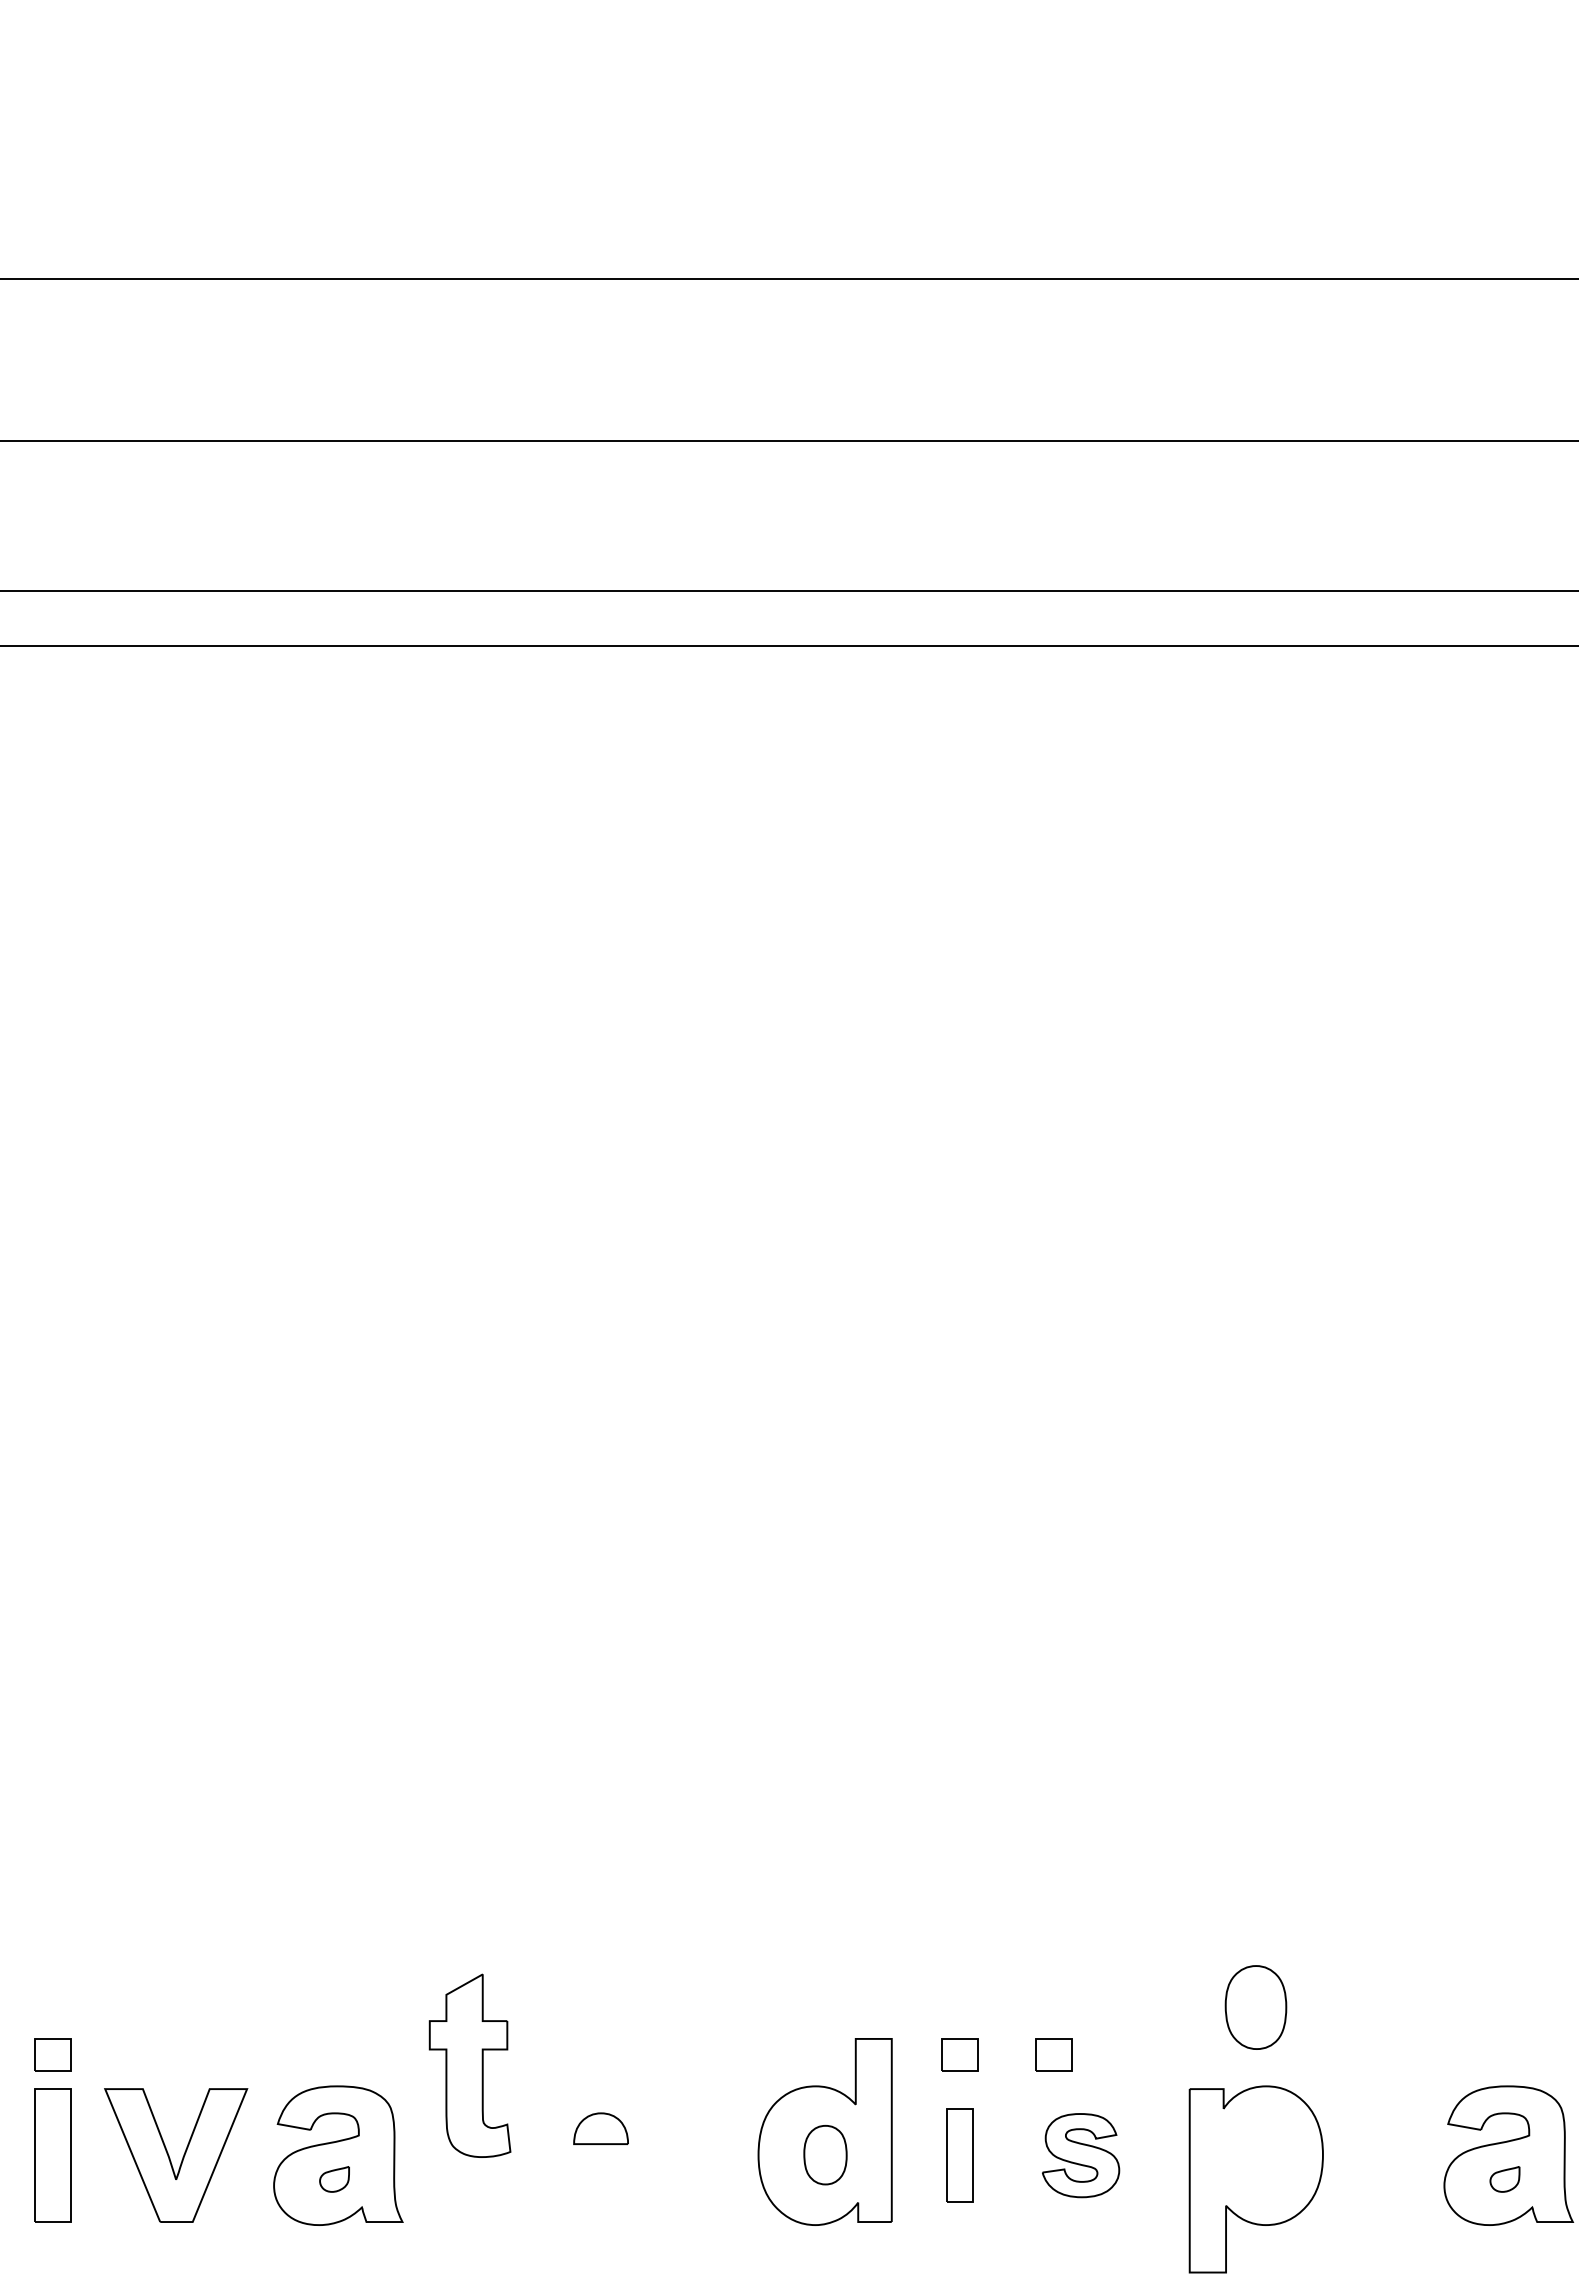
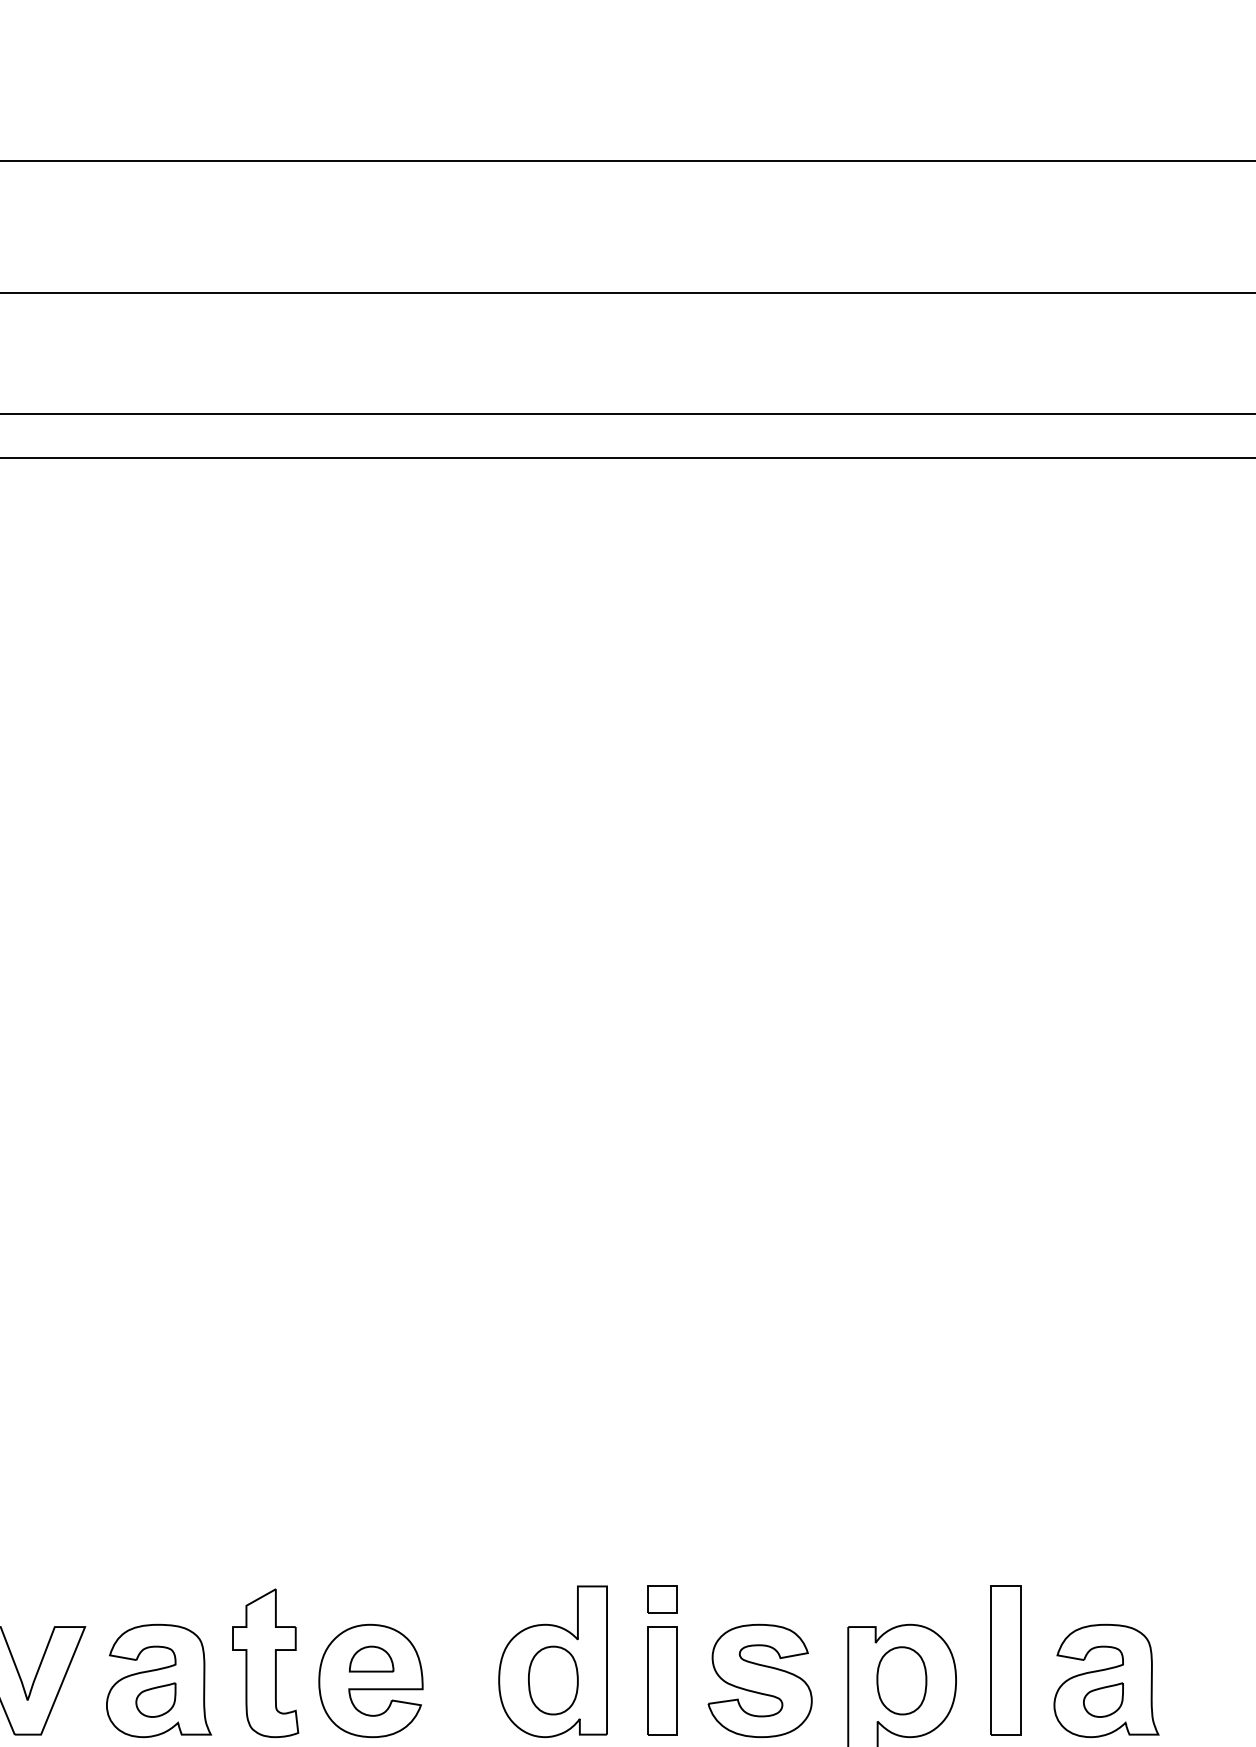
part: (1255, 2007) -> (901, 1680), moved
part: (1053, 2054) -> (737, 1599), removed
part: (469, 2065) -> (265, 1662), moved
part: (1384, 2130) -> (1005, 1660), added
part: (825, 2154) -> (553, 1679), size x1.43
part: (599, 2155) -> (370, 1680), added
part: (959, 2155) -> (661, 1680), size x1.43
part: (1080, 2155) -> (759, 1680), size x1.67
part: (334, 2179) -> (155, 1700), size x1.67
part: (1504, 2179) -> (1103, 1700), size x1.67

